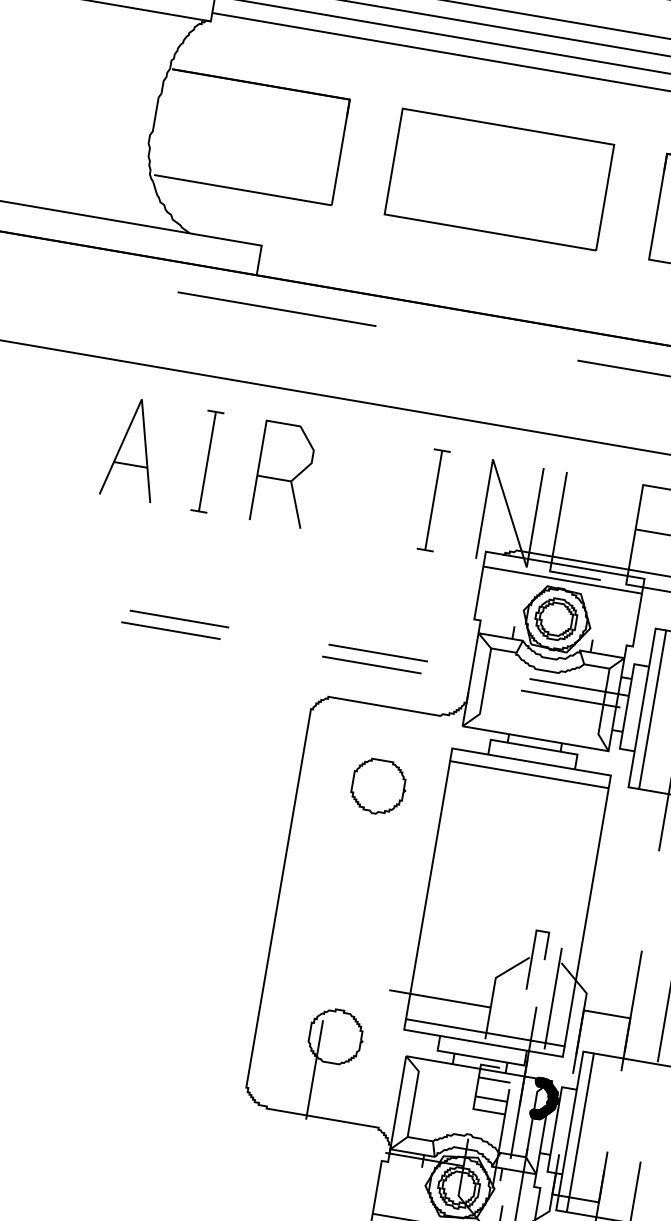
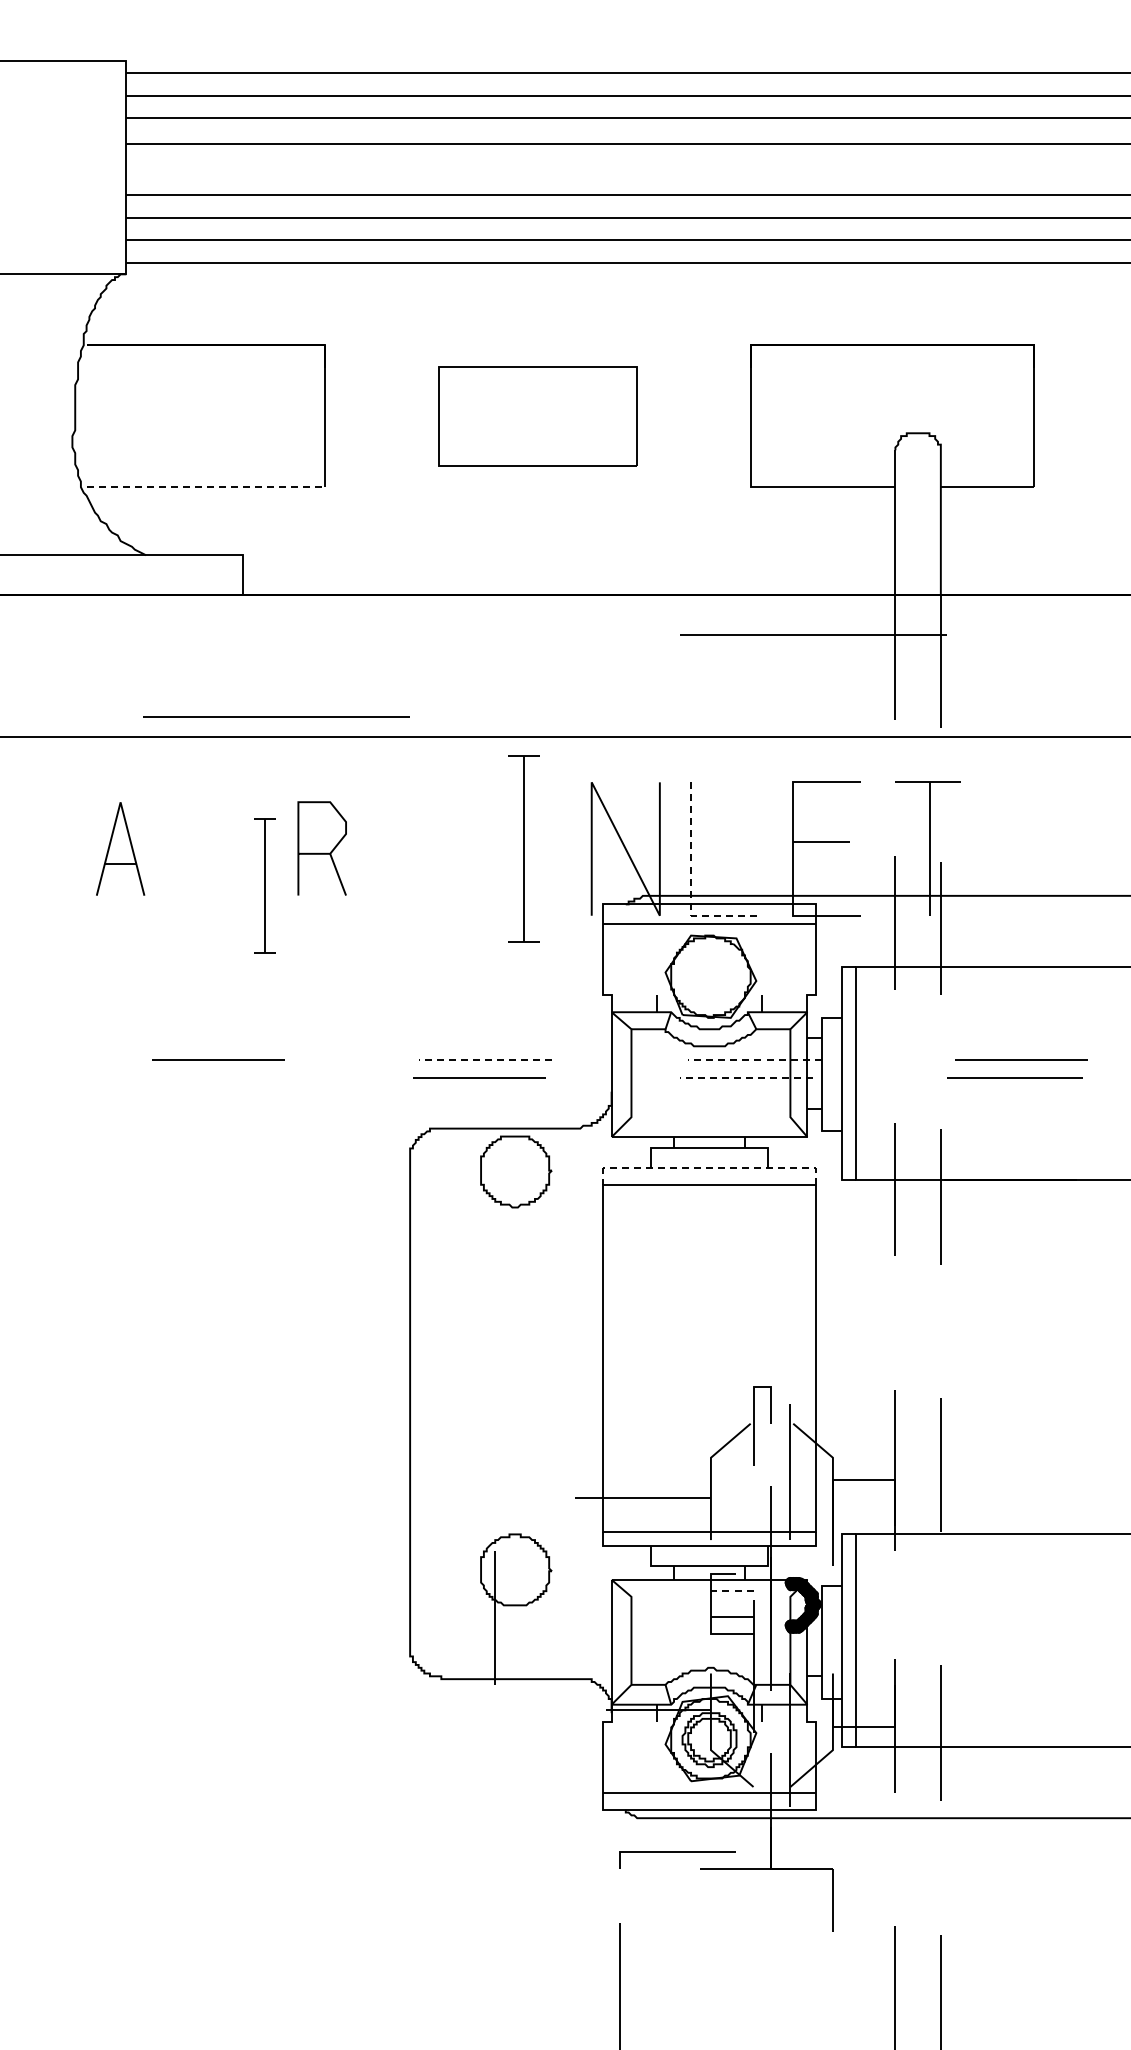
part: (499, 179) -> (537, 415), size x0.7
line: (242, 190) -> (205, 487), solid -> dashed
line: (276, 308) -> (276, 716), moved
part: (133, 448) -> (120, 848), size x0.7
part: (207, 461) -> (264, 885), moved
part: (283, 474) -> (322, 848), size x0.7
part: (433, 499) -> (523, 848), size x1.4
line: (554, 547) -> (691, 883), solid -> dashed
part: (556, 619) -> (709, 976), removed
line: (170, 630) -> (209, 1077), removed
line: (378, 653) -> (485, 1060), solid -> dashed
line: (578, 687) -> (754, 1060), solid -> dashed
line: (570, 699) -> (746, 1077), solid -> dashed
line: (531, 762) -> (709, 1168), solid -> dashed
part: (379, 786) -> (516, 1171), moved
line: (494, 1080) -> (731, 1591), solid -> dashed

